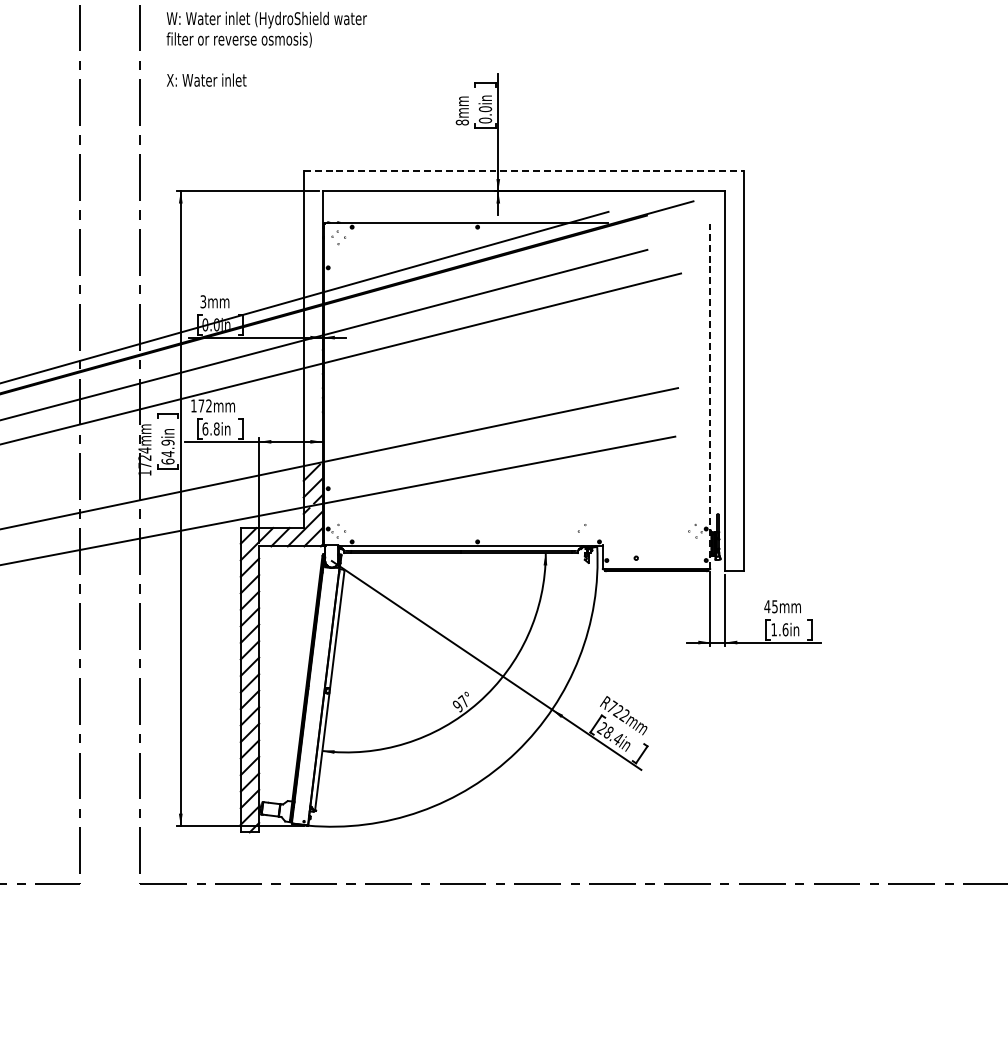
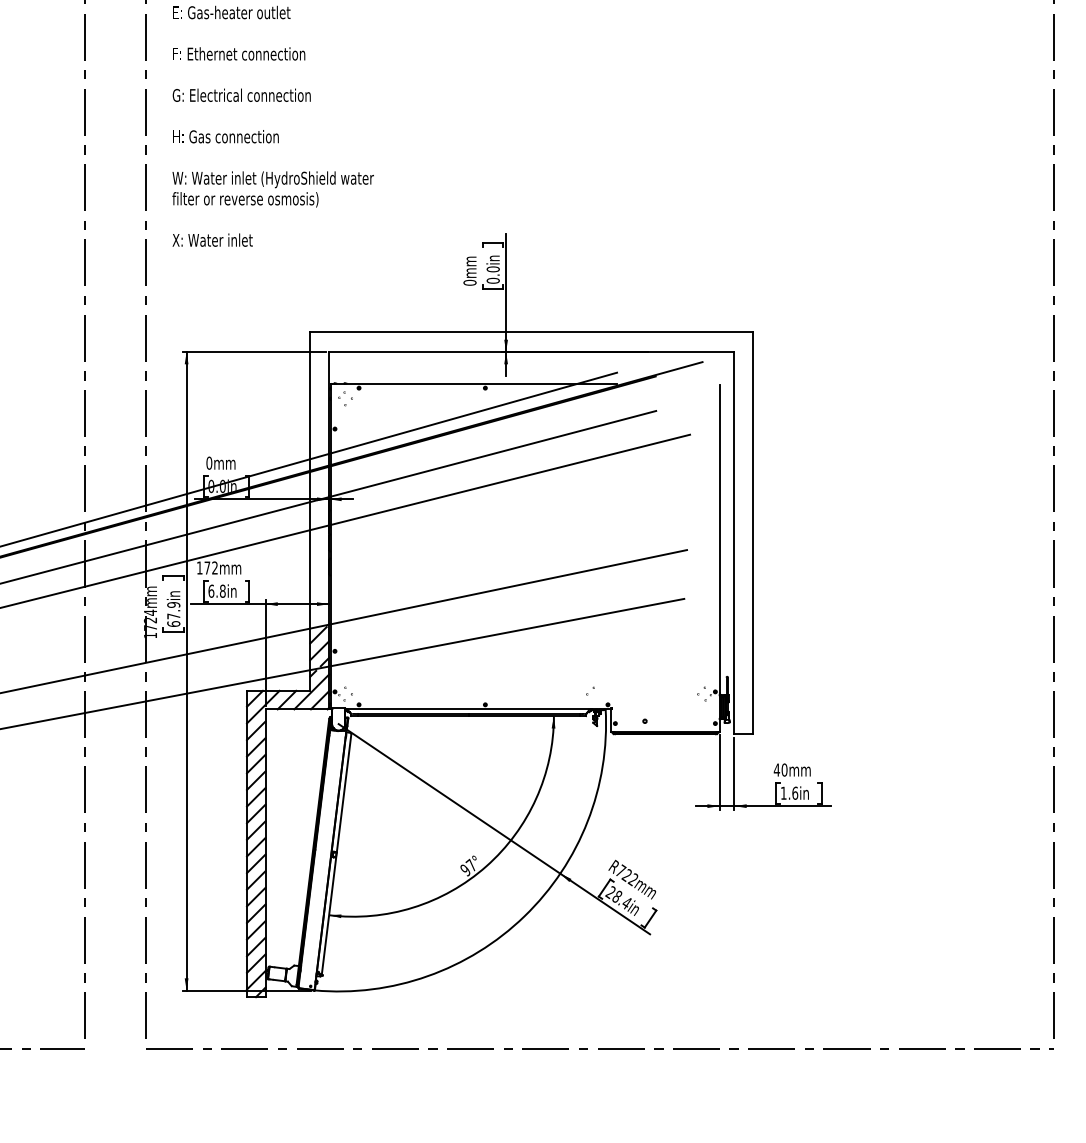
text: (461, 122) -> (469, 282), 8mm -> 0mm
line: (524, 170) -> (532, 331), dashed -> solid
text: (203, 301) -> (209, 462), 3mm -> 0mm
line: (710, 396) -> (719, 558), dashed -> solid
text: (167, 454) -> (173, 616), 64.9in -> 67.9in
text: (774, 606) -> (784, 769), 45mm -> 40mm

